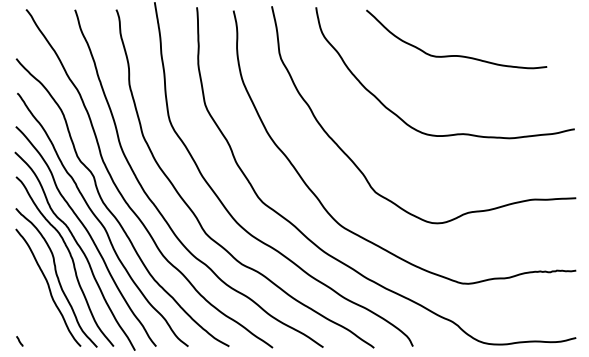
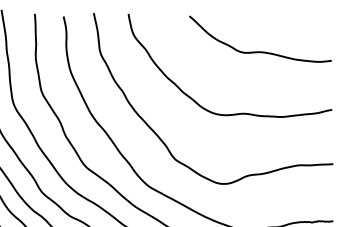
curve: (456, 55) -> (260, 51), moved

